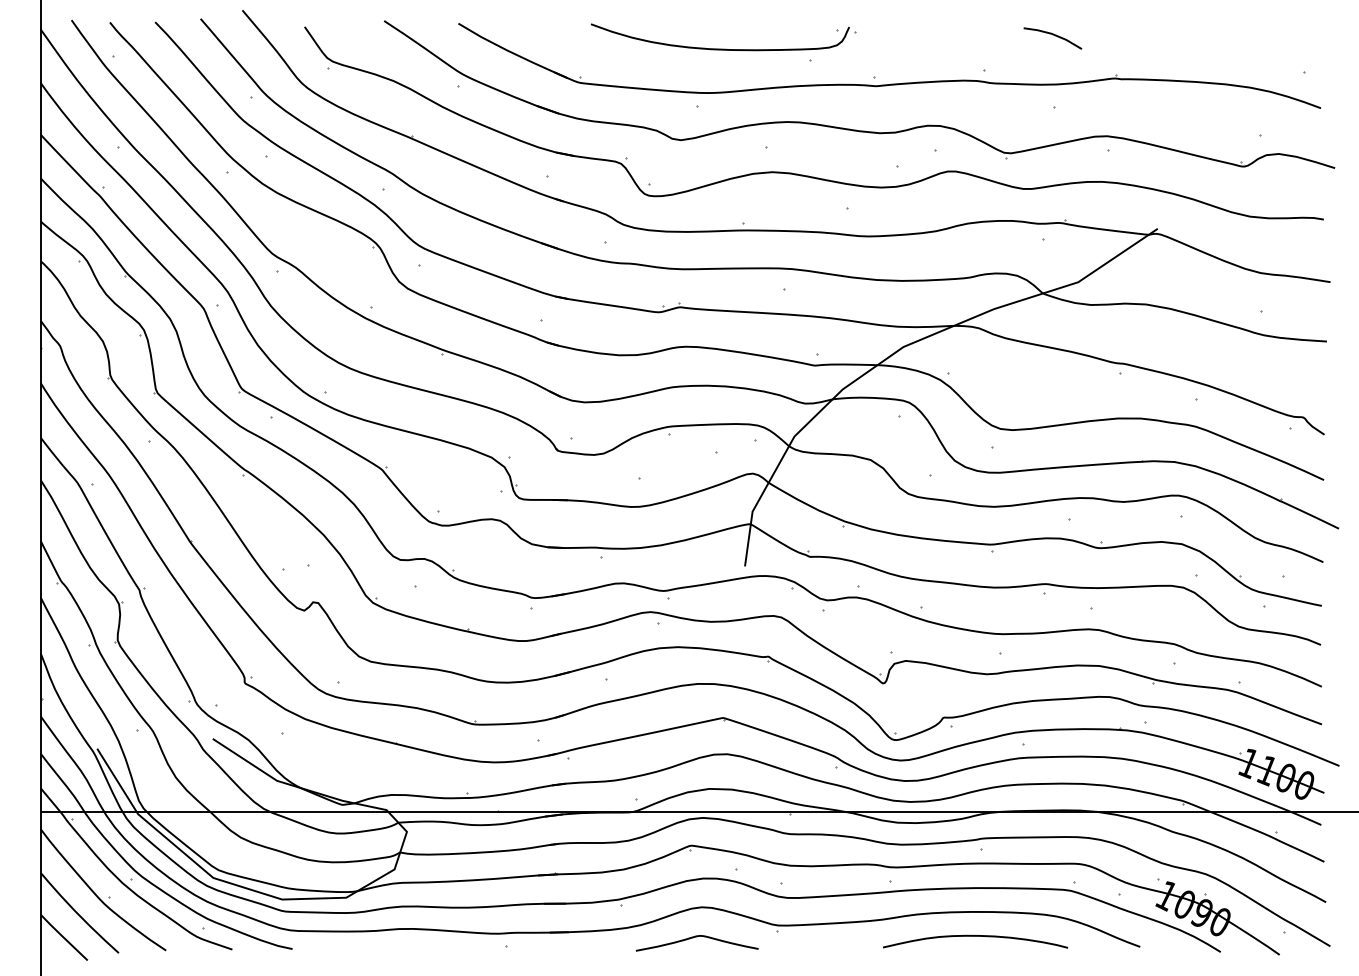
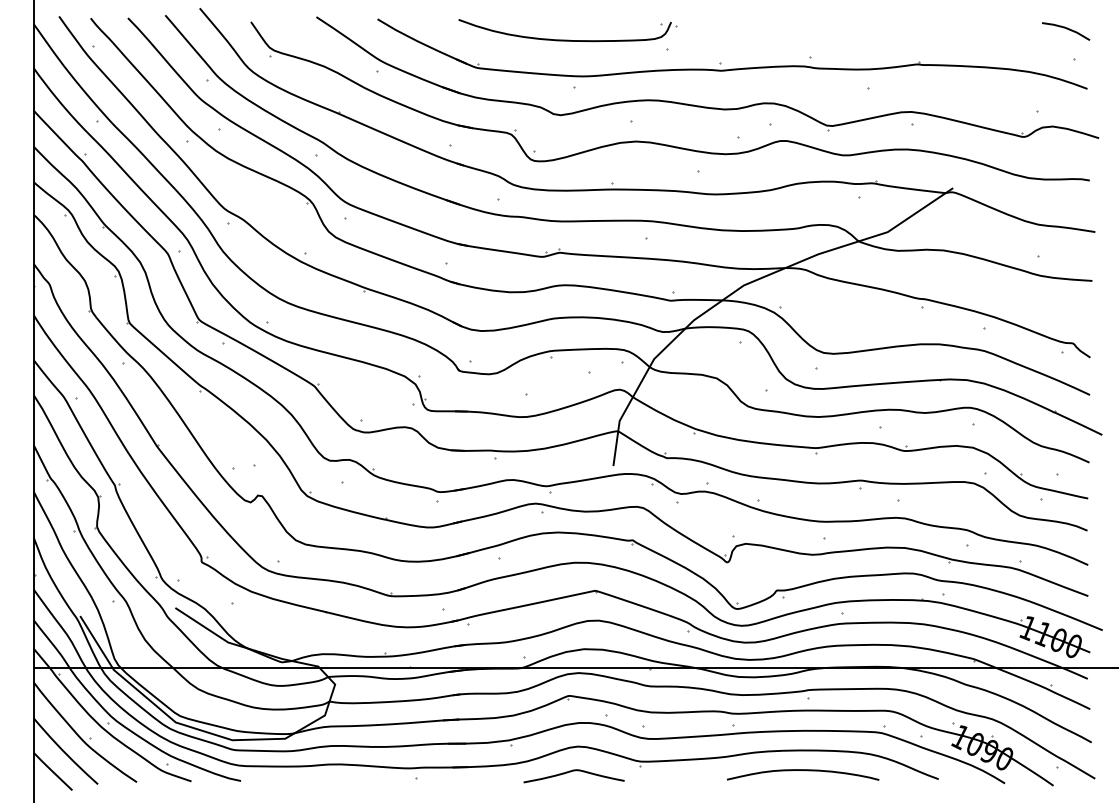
line: (1052, 35) -> (1065, 29), moved
part: (723, 48) -> (567, 39), moved

